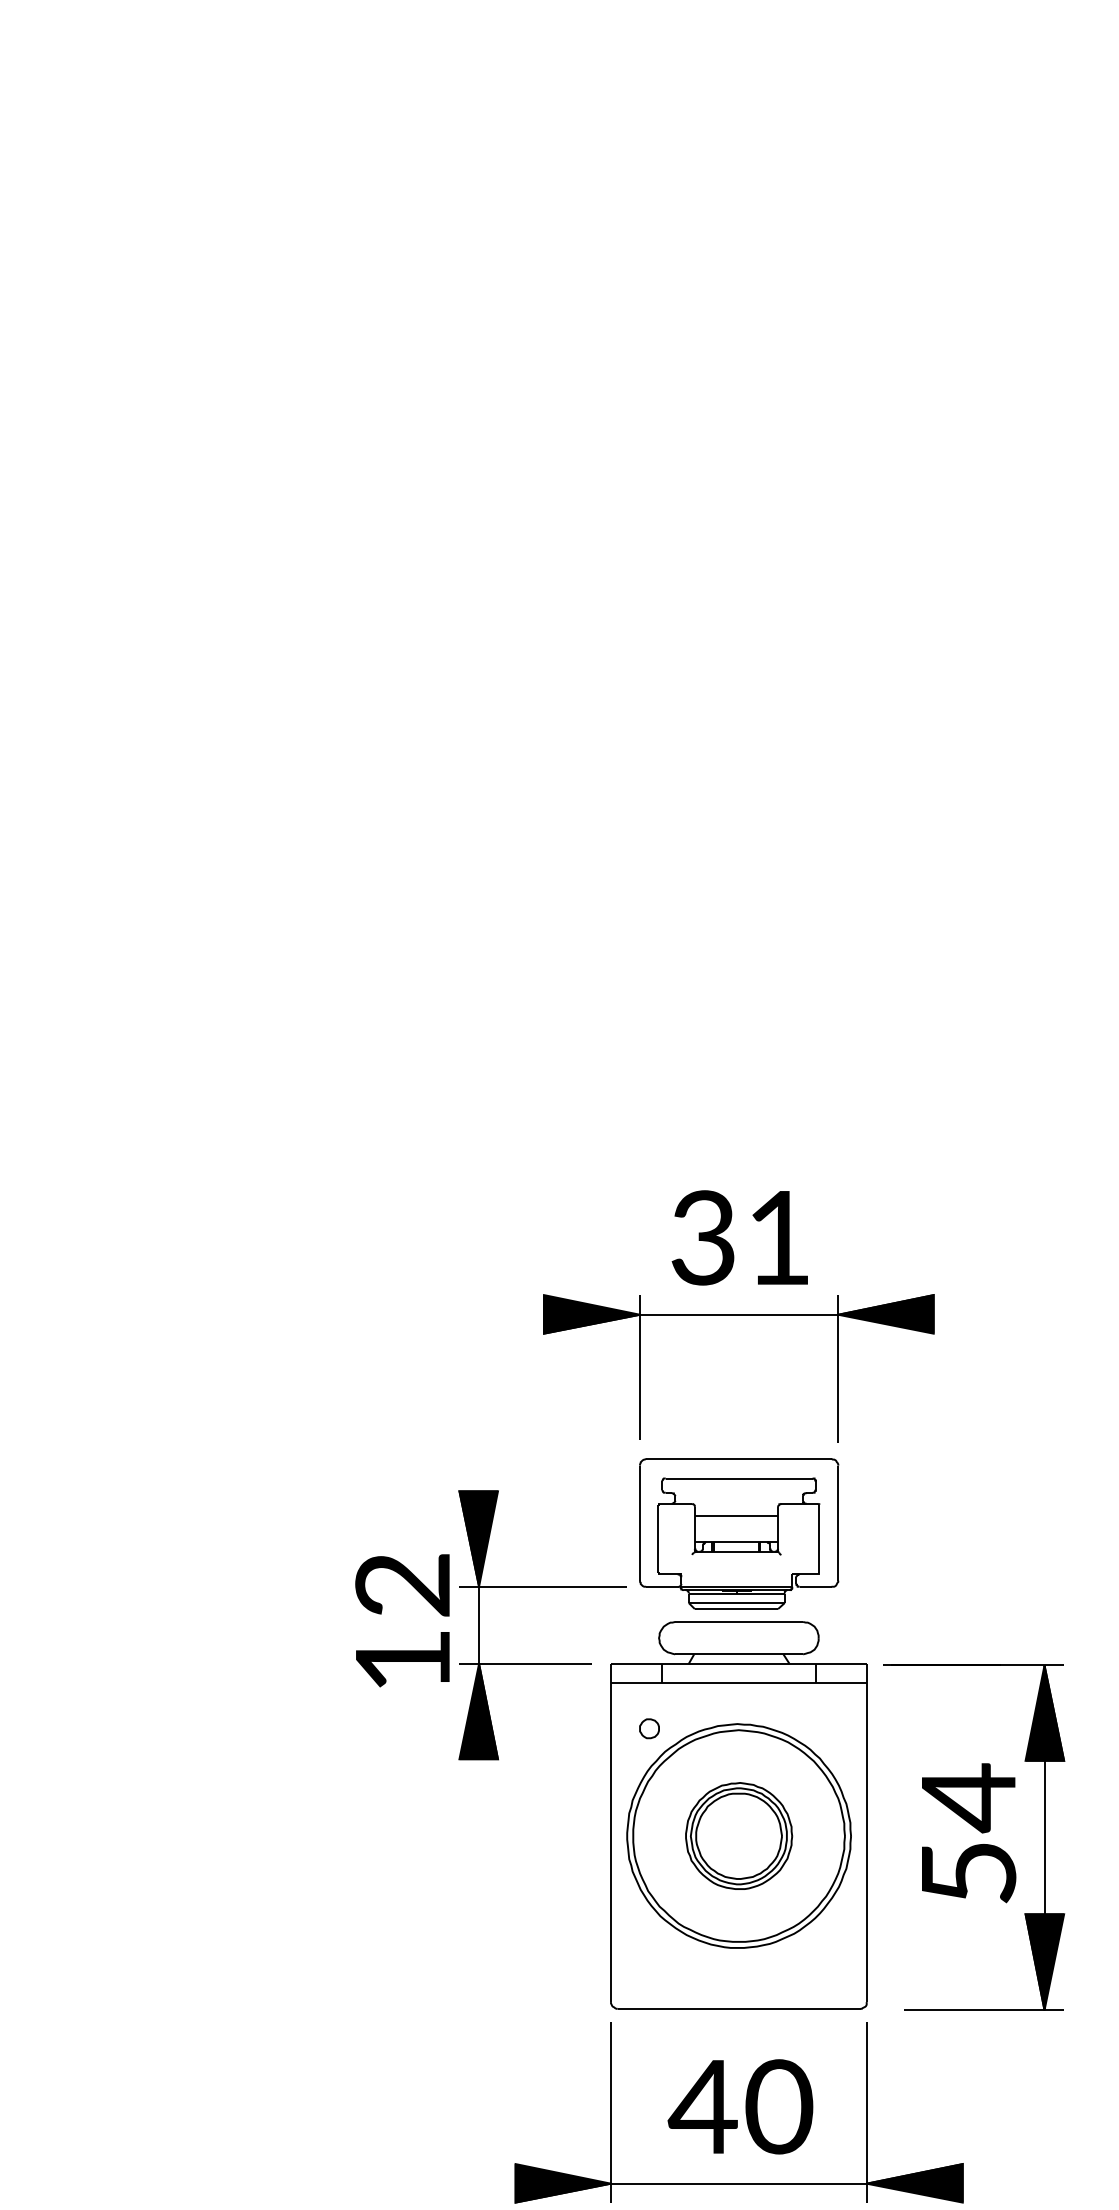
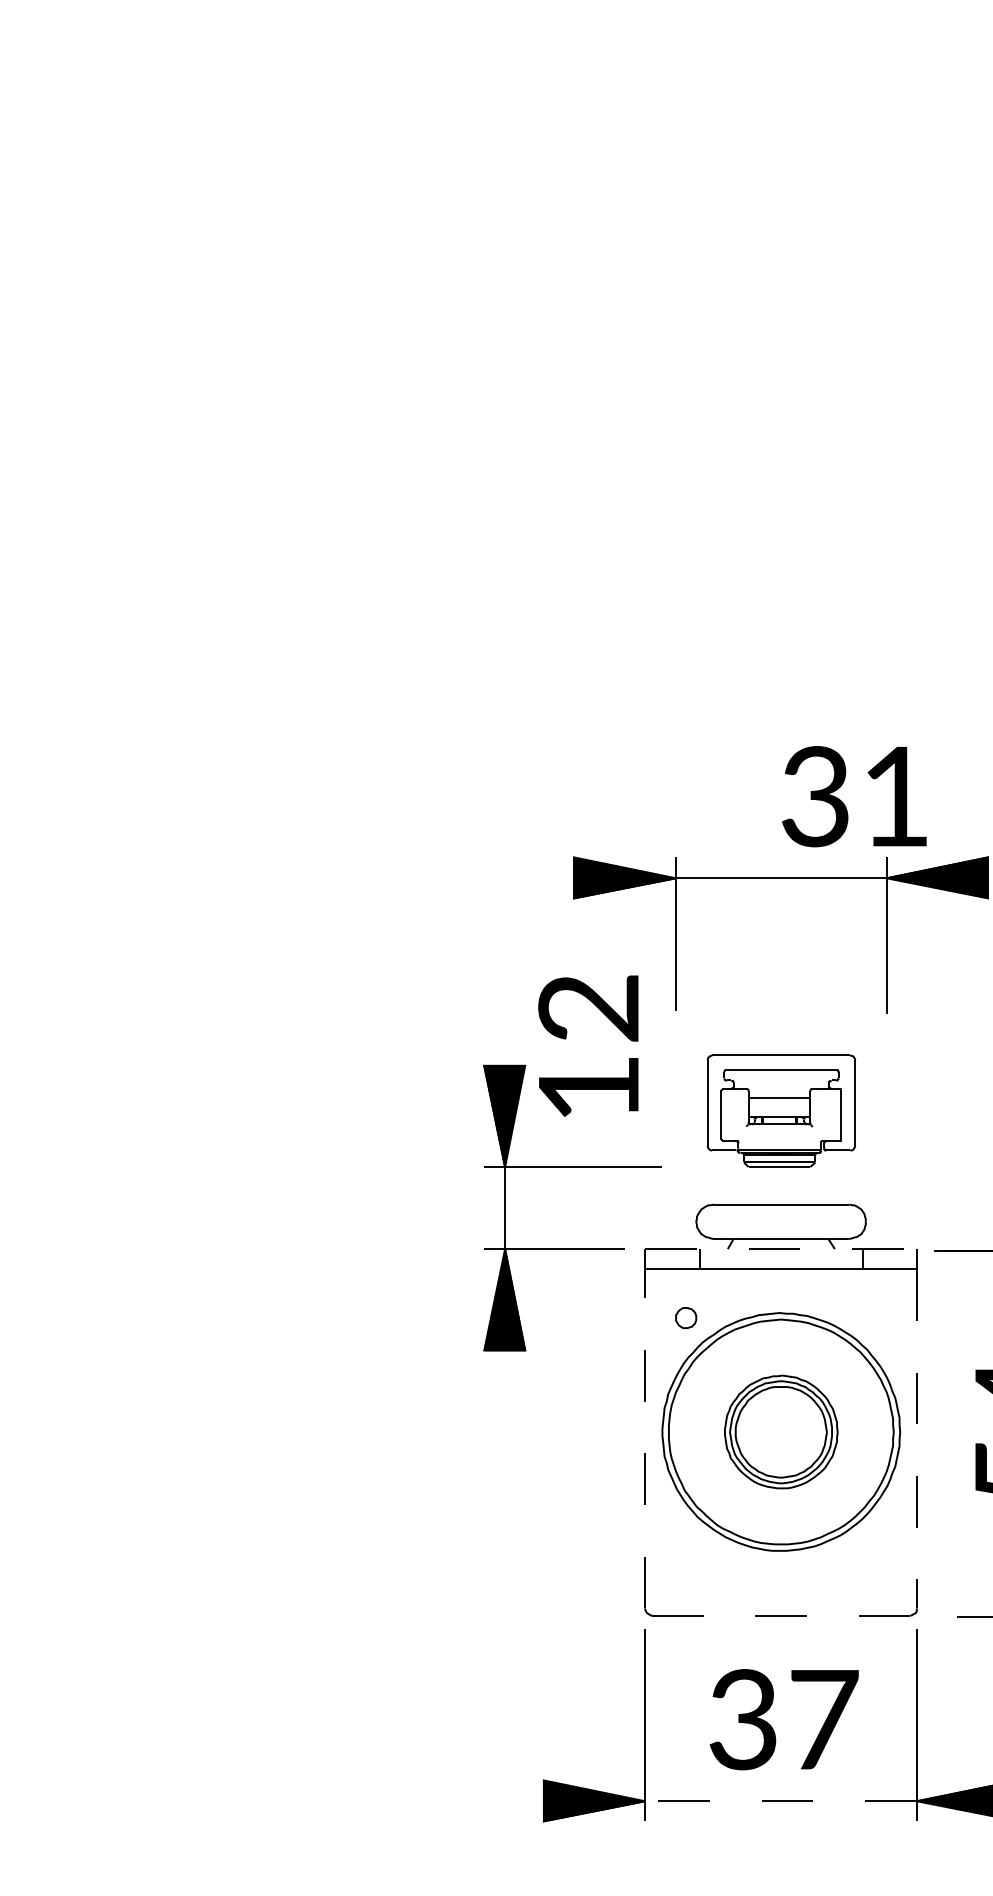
text: (739, 1237) -> (853, 796), moved
part: (739, 1533) -> (781, 1110), size x0.7
text: (402, 1620) -> (588, 1045), moved
line: (738, 1663) -> (780, 1248), solid -> dashed
line: (611, 1842) -> (645, 1438), solid -> dashed
line: (866, 1842) -> (916, 1438), solid -> dashed
line: (738, 2008) -> (780, 1615), solid -> dashed
text: (740, 2106) -> (782, 1719), 40 -> 37
line: (738, 2183) -> (780, 1801), solid -> dashed

